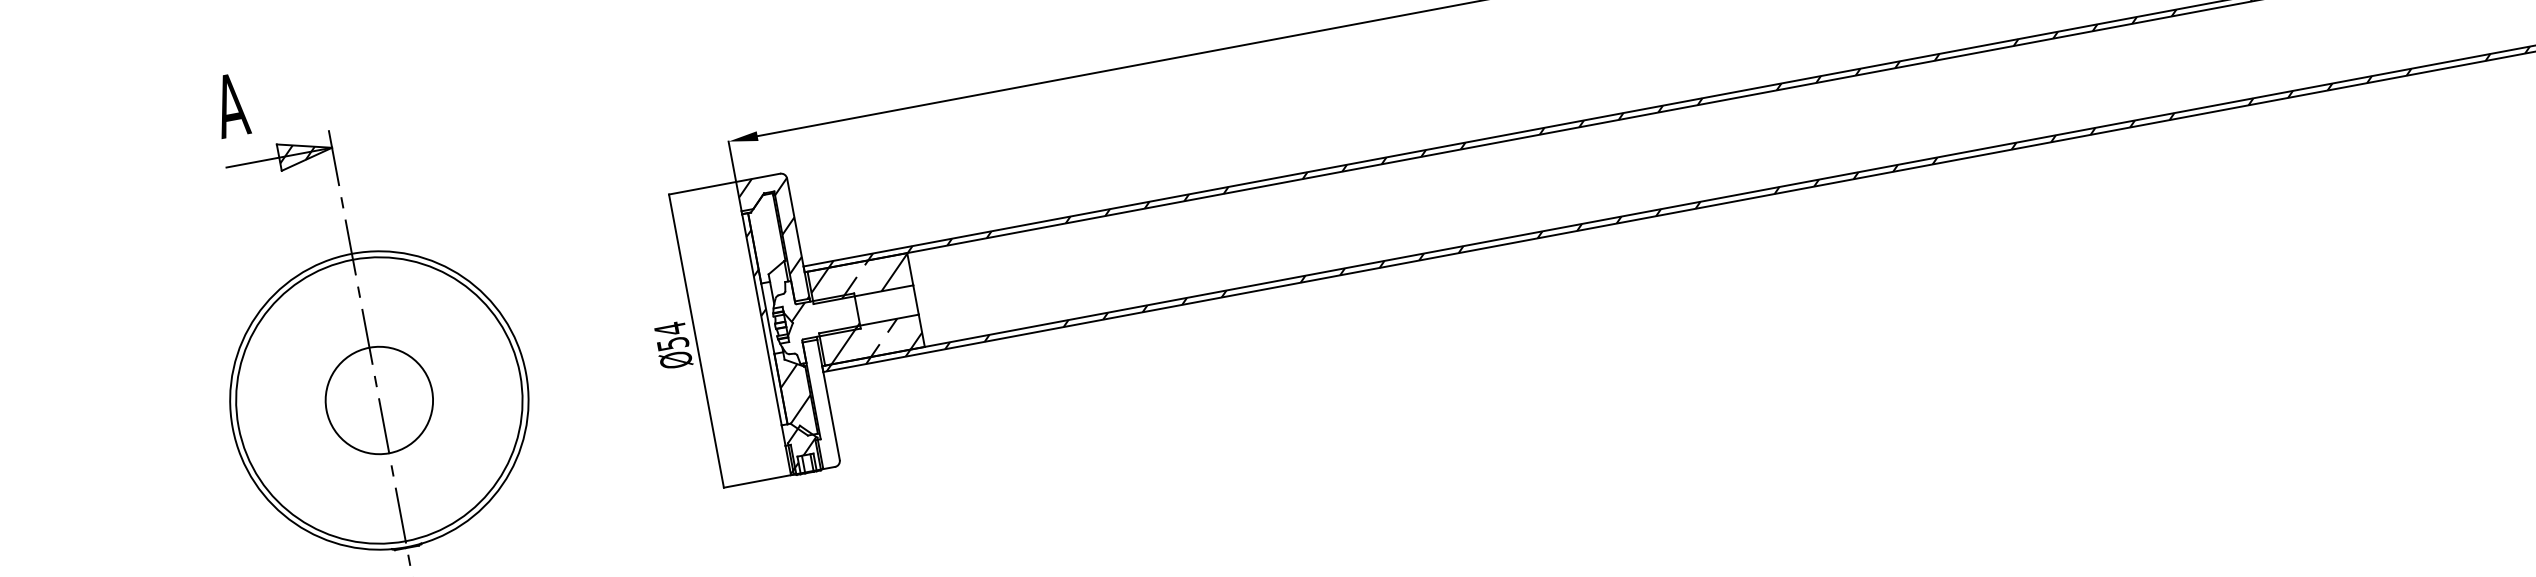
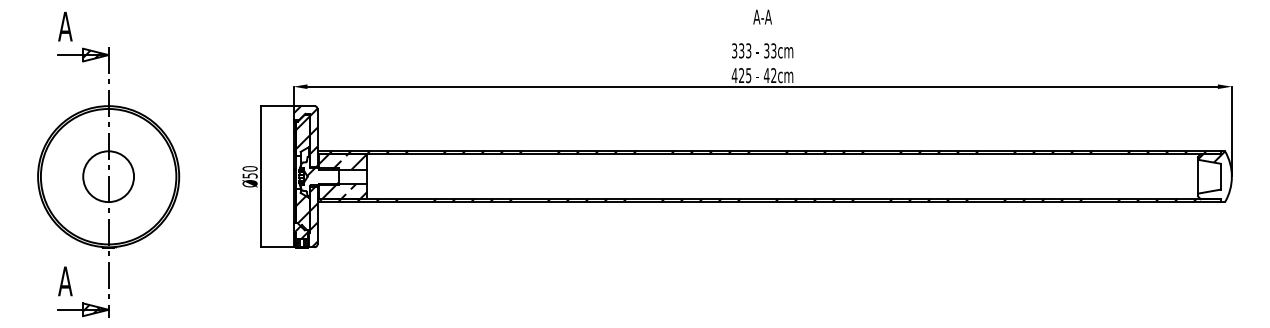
hatch: (765, 233) -> (302, 132), added
text: (668, 328) -> (249, 168), Ø54 -> Ø50
hatch: (820, 403) -> (313, 216), added

